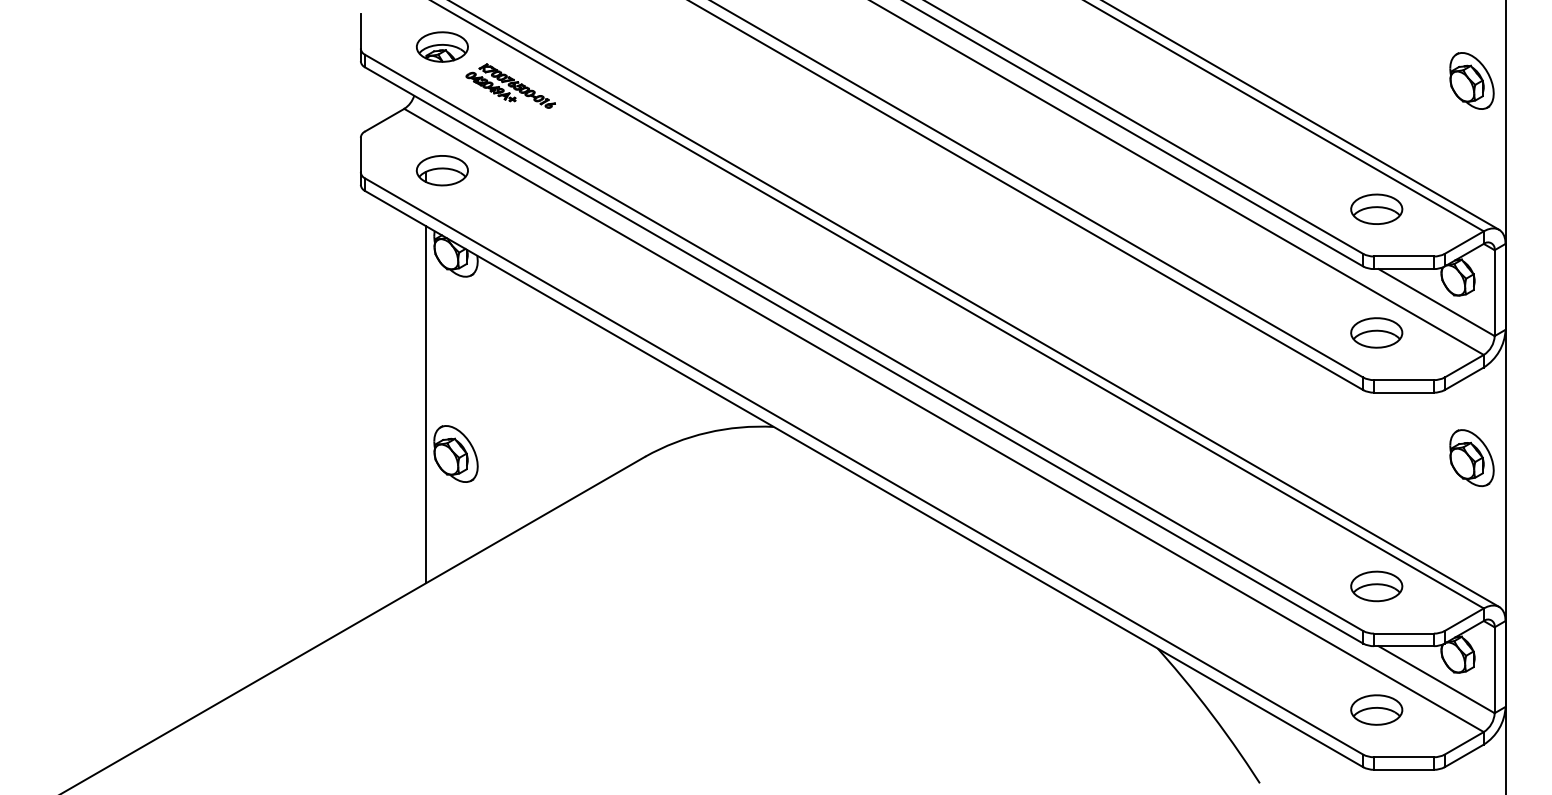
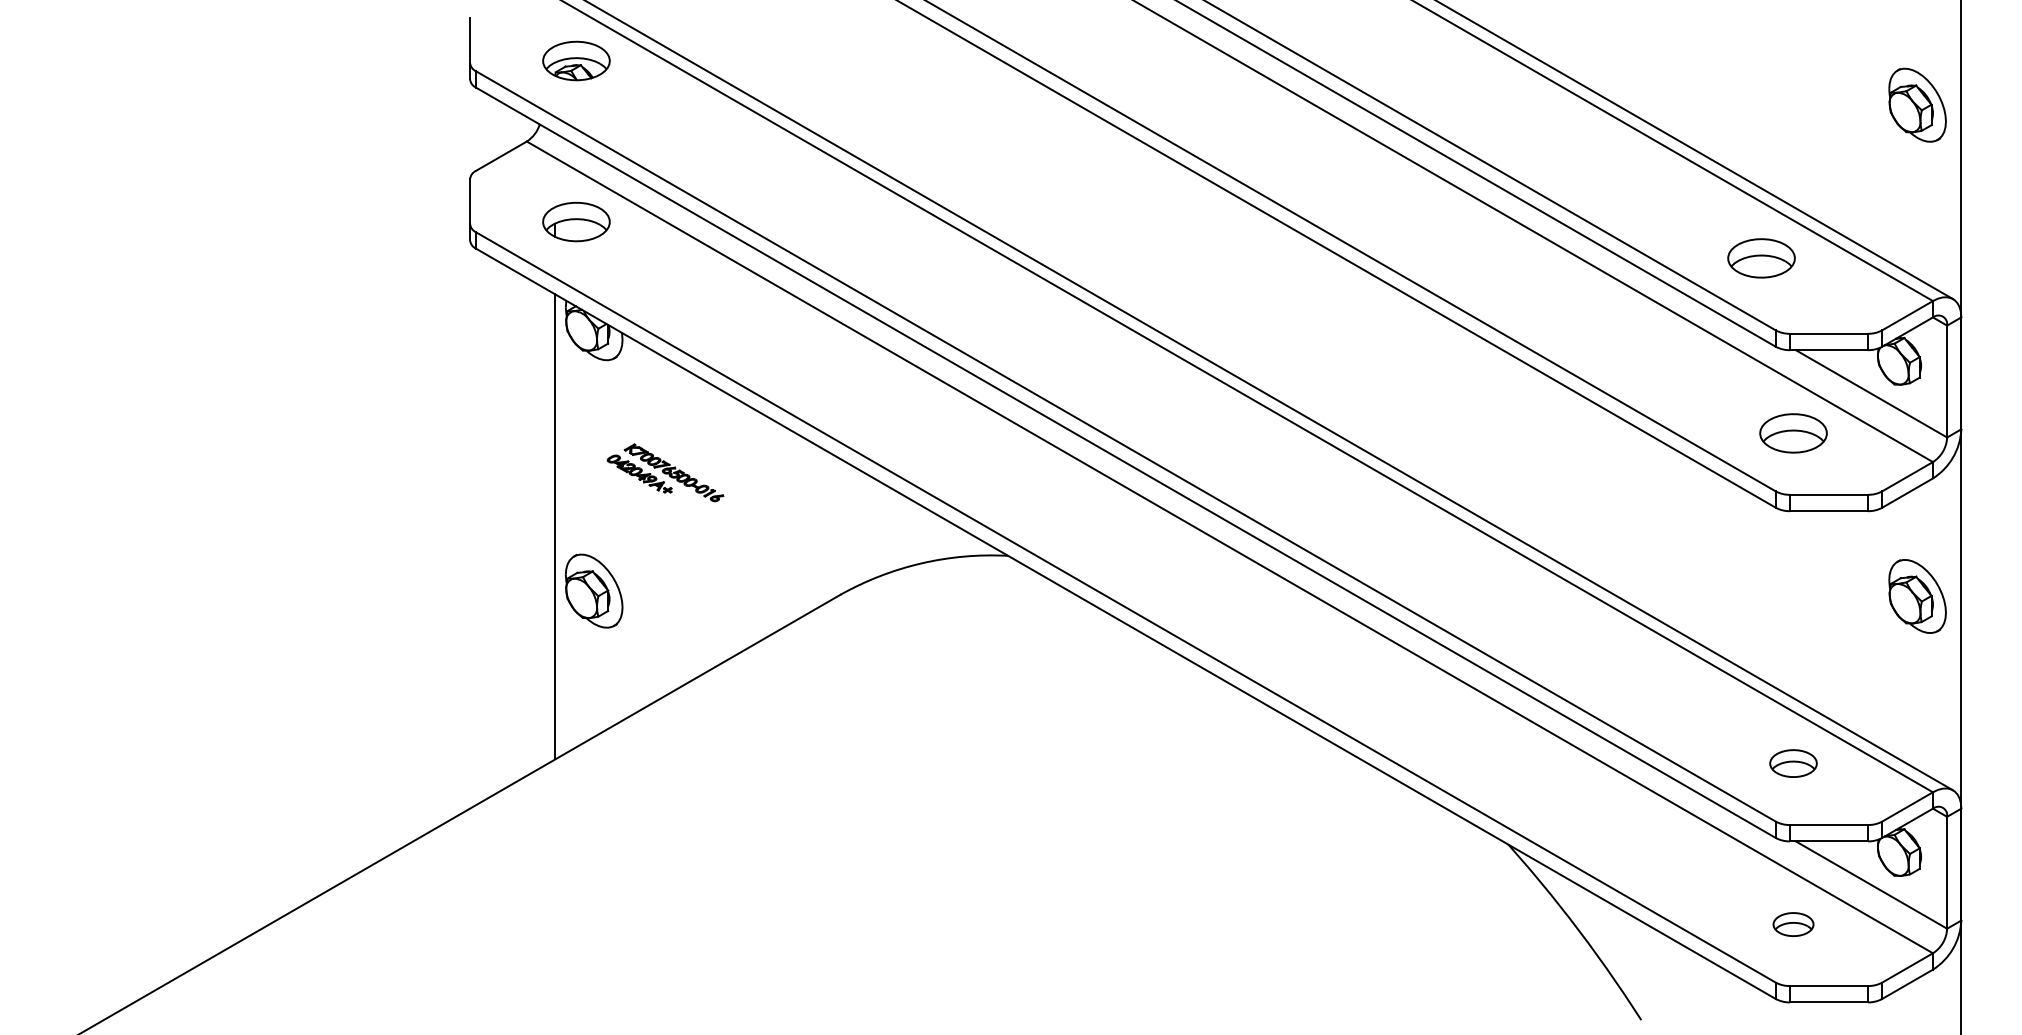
part: (510, 85) -> (665, 472), moved
part: (1376, 209) -> (1761, 258), moved
part: (1376, 586) -> (1793, 763), size x0.7
part: (1376, 709) -> (1793, 924), size x0.6

